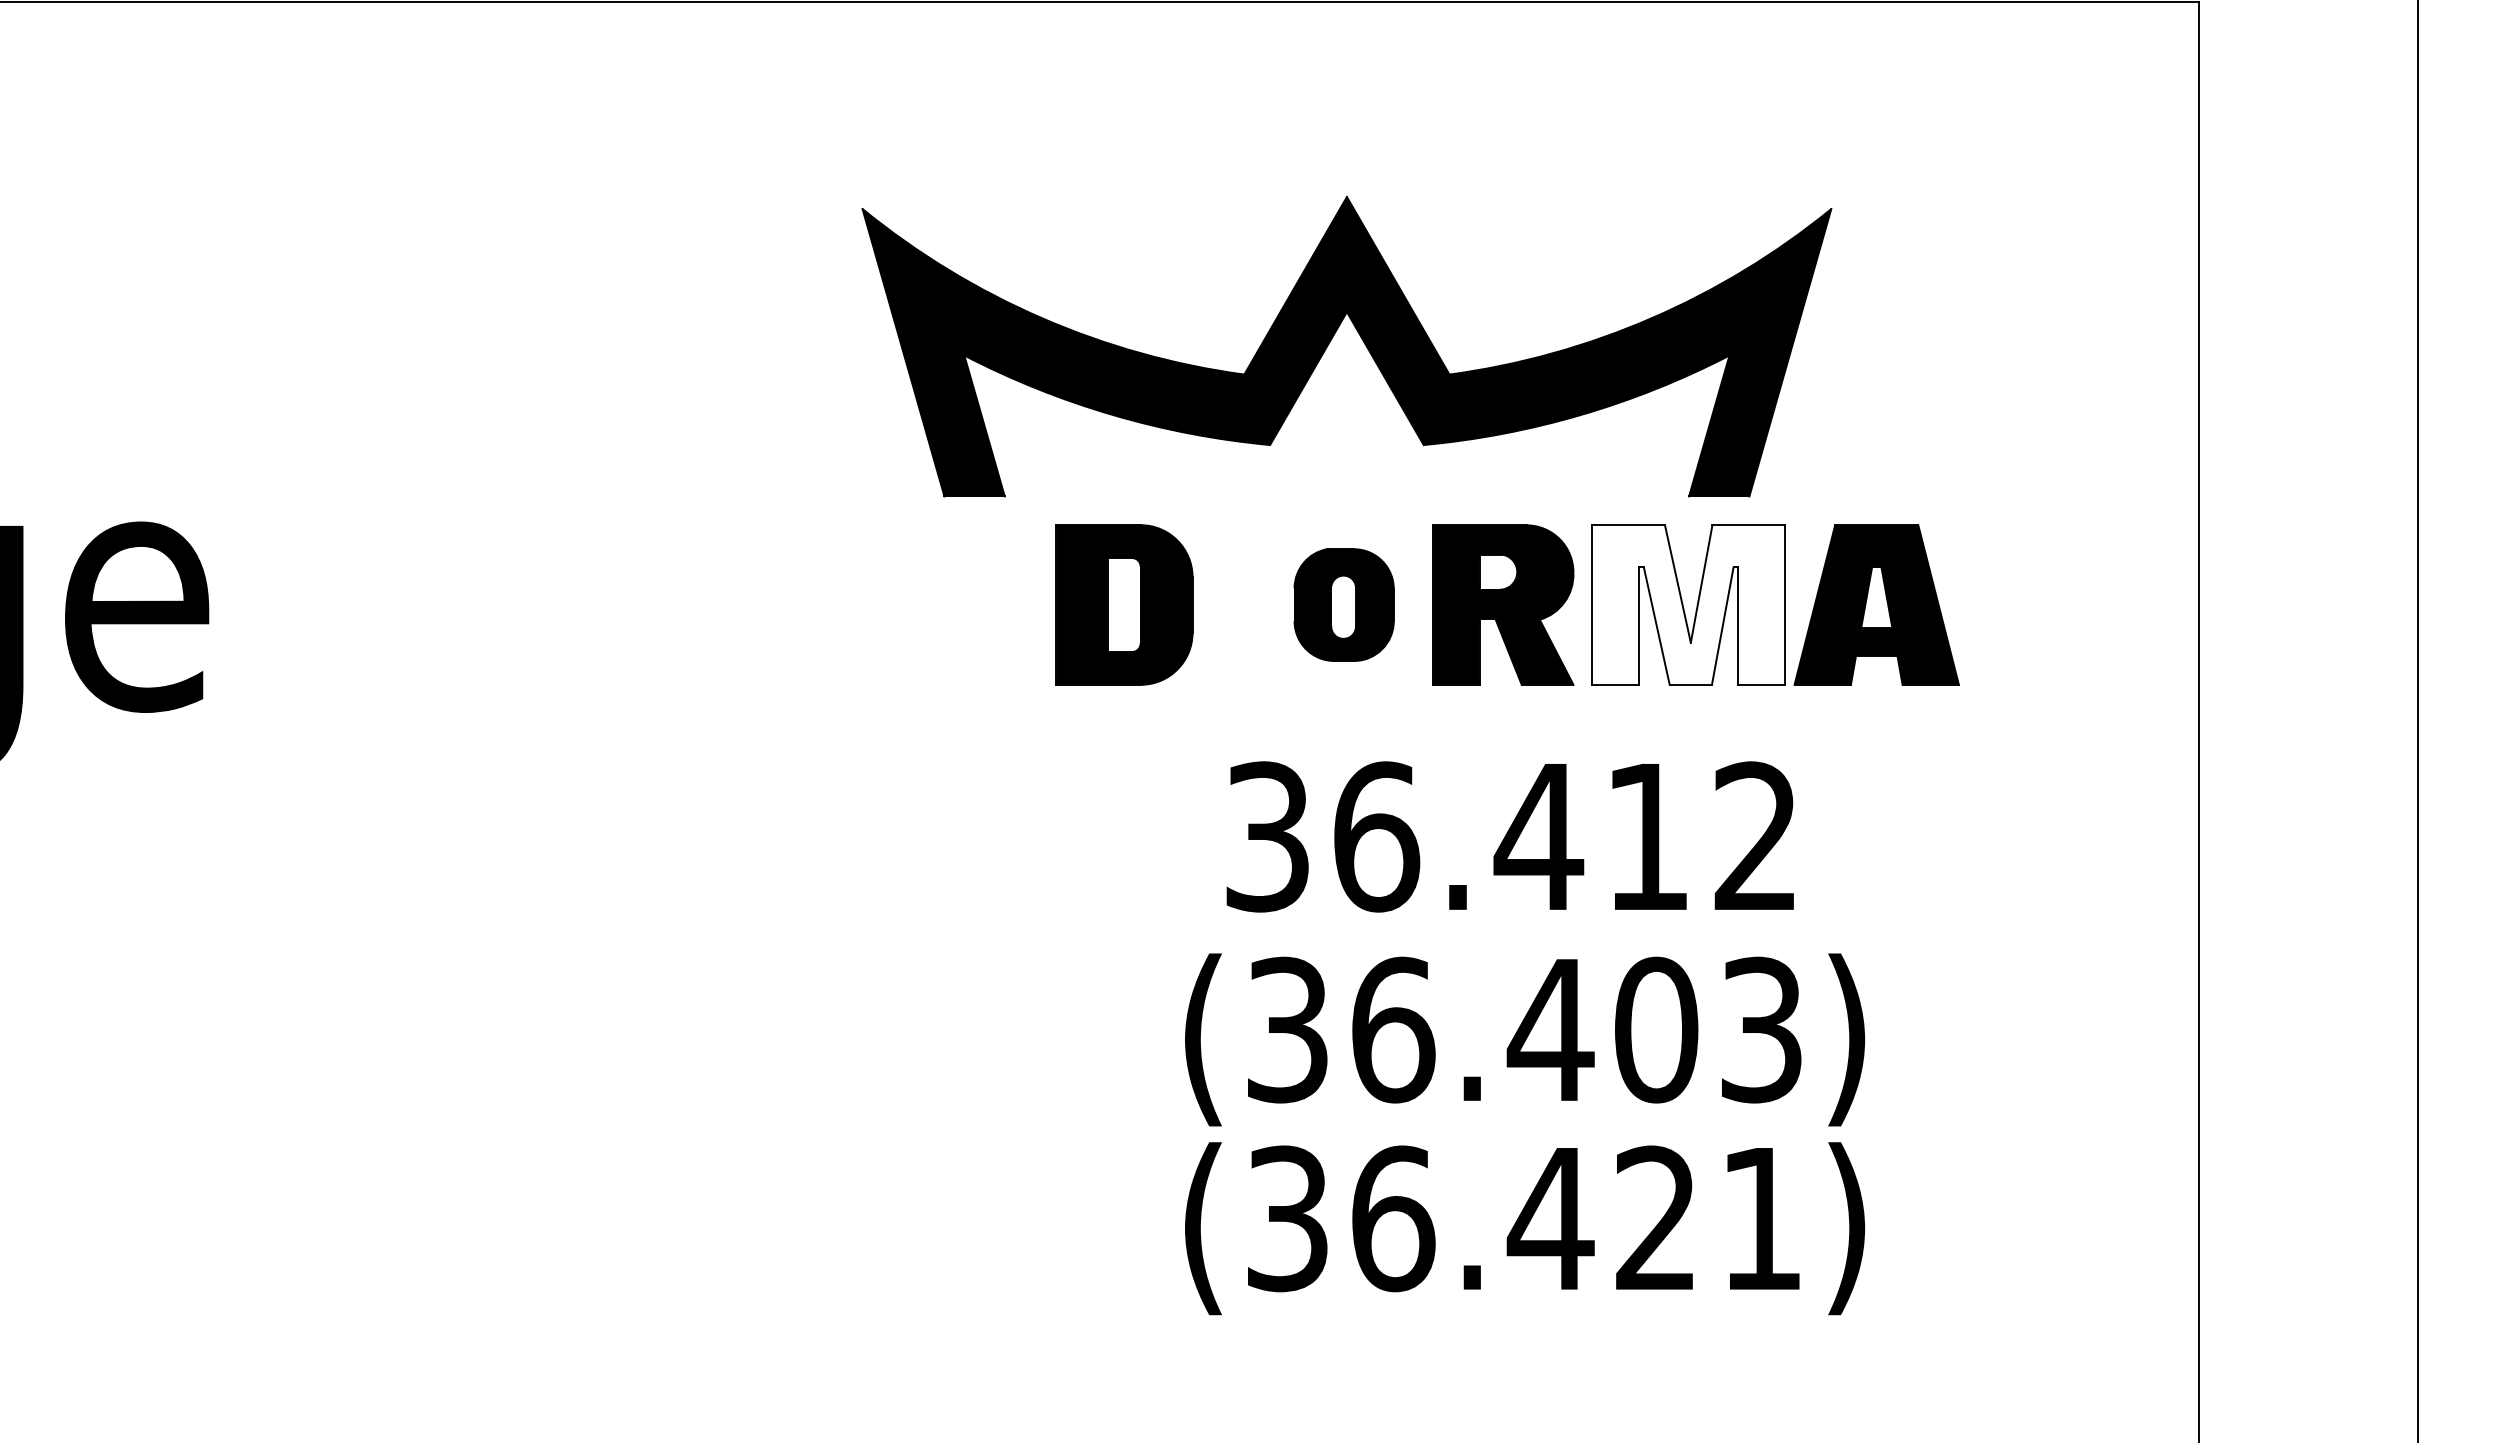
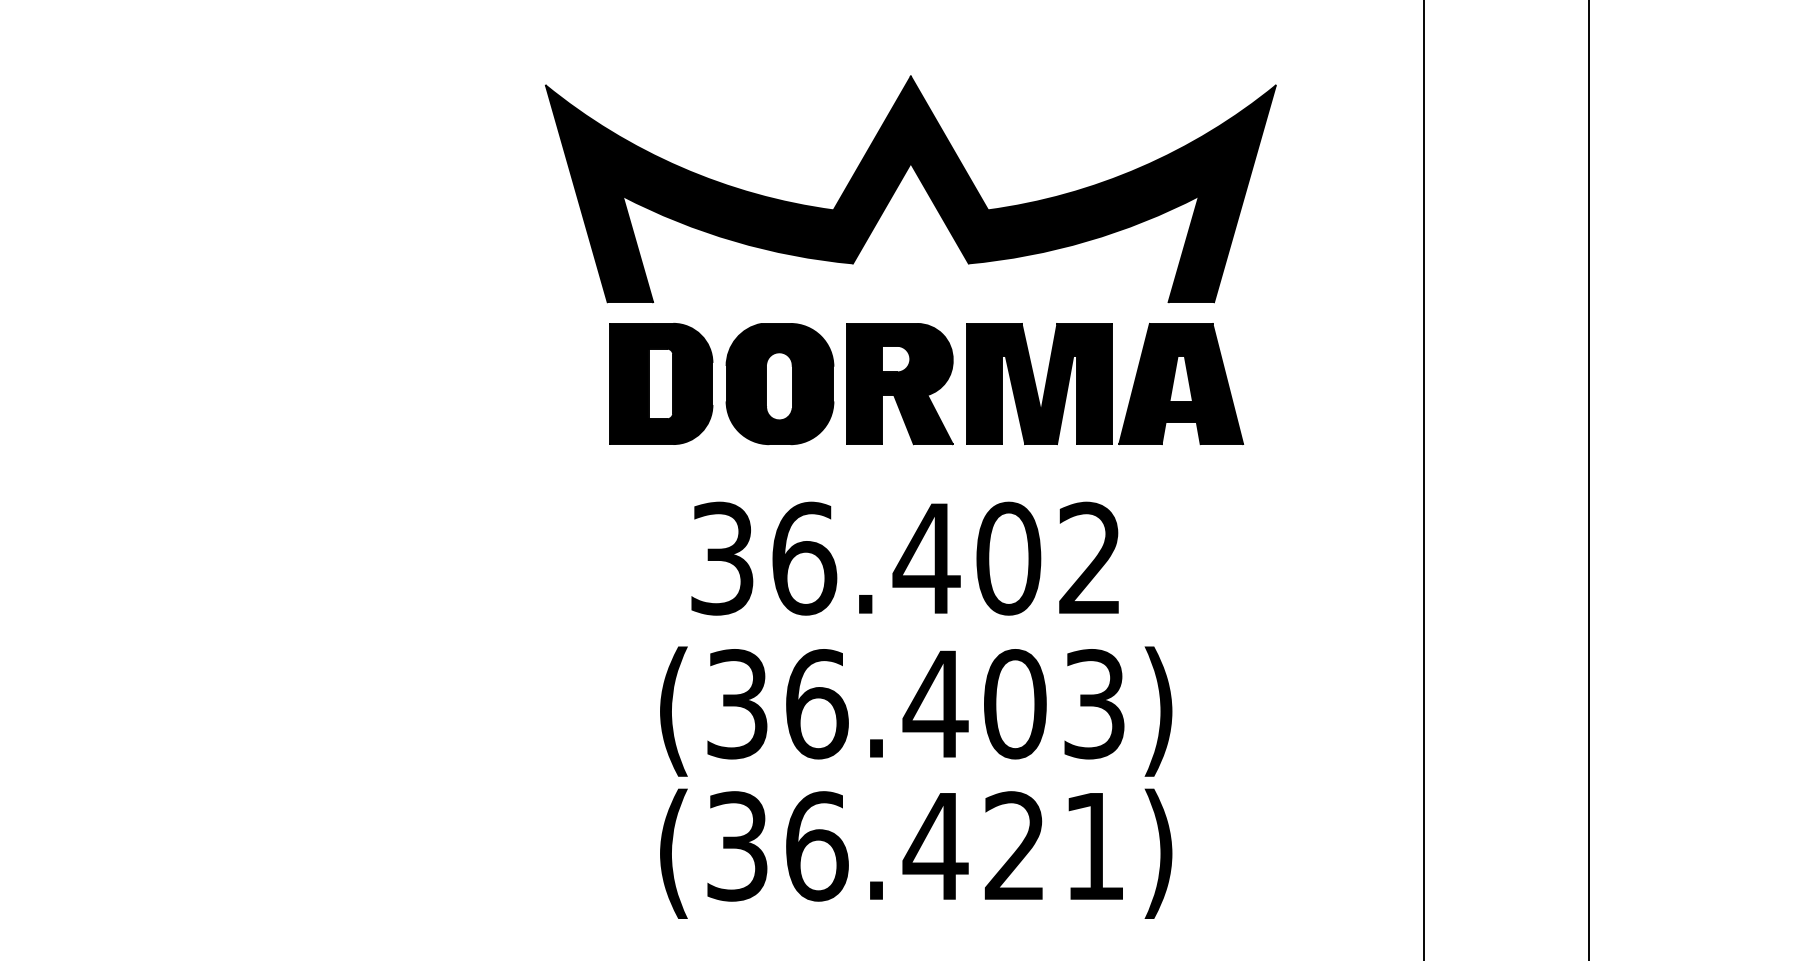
part: (1332, 339) -> (899, 183), moved
part: (1124, 604) -> (661, 383), moved
part: (1343, 604) -> (779, 383), size x1.43
fill: (1688, 604) -> (1039, 383), added
text: (1647, 836) -> (1008, 558), 36.412 -> 36.402

